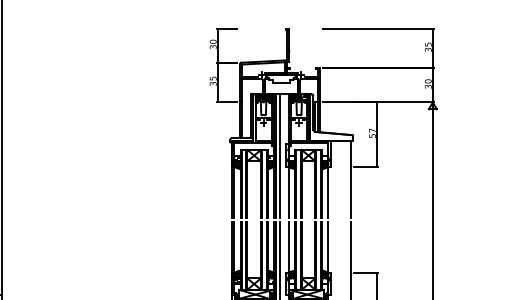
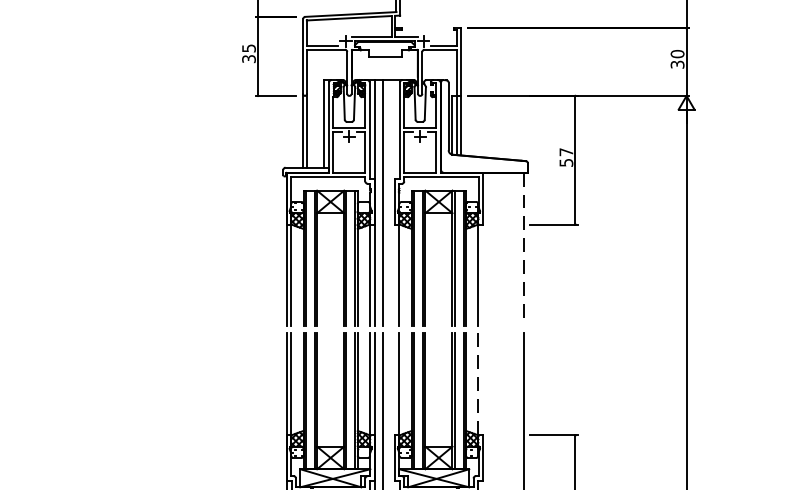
line: (351, 179) -> (524, 249), solid -> dashed
line: (328, 247) -> (478, 385), solid -> dashed

